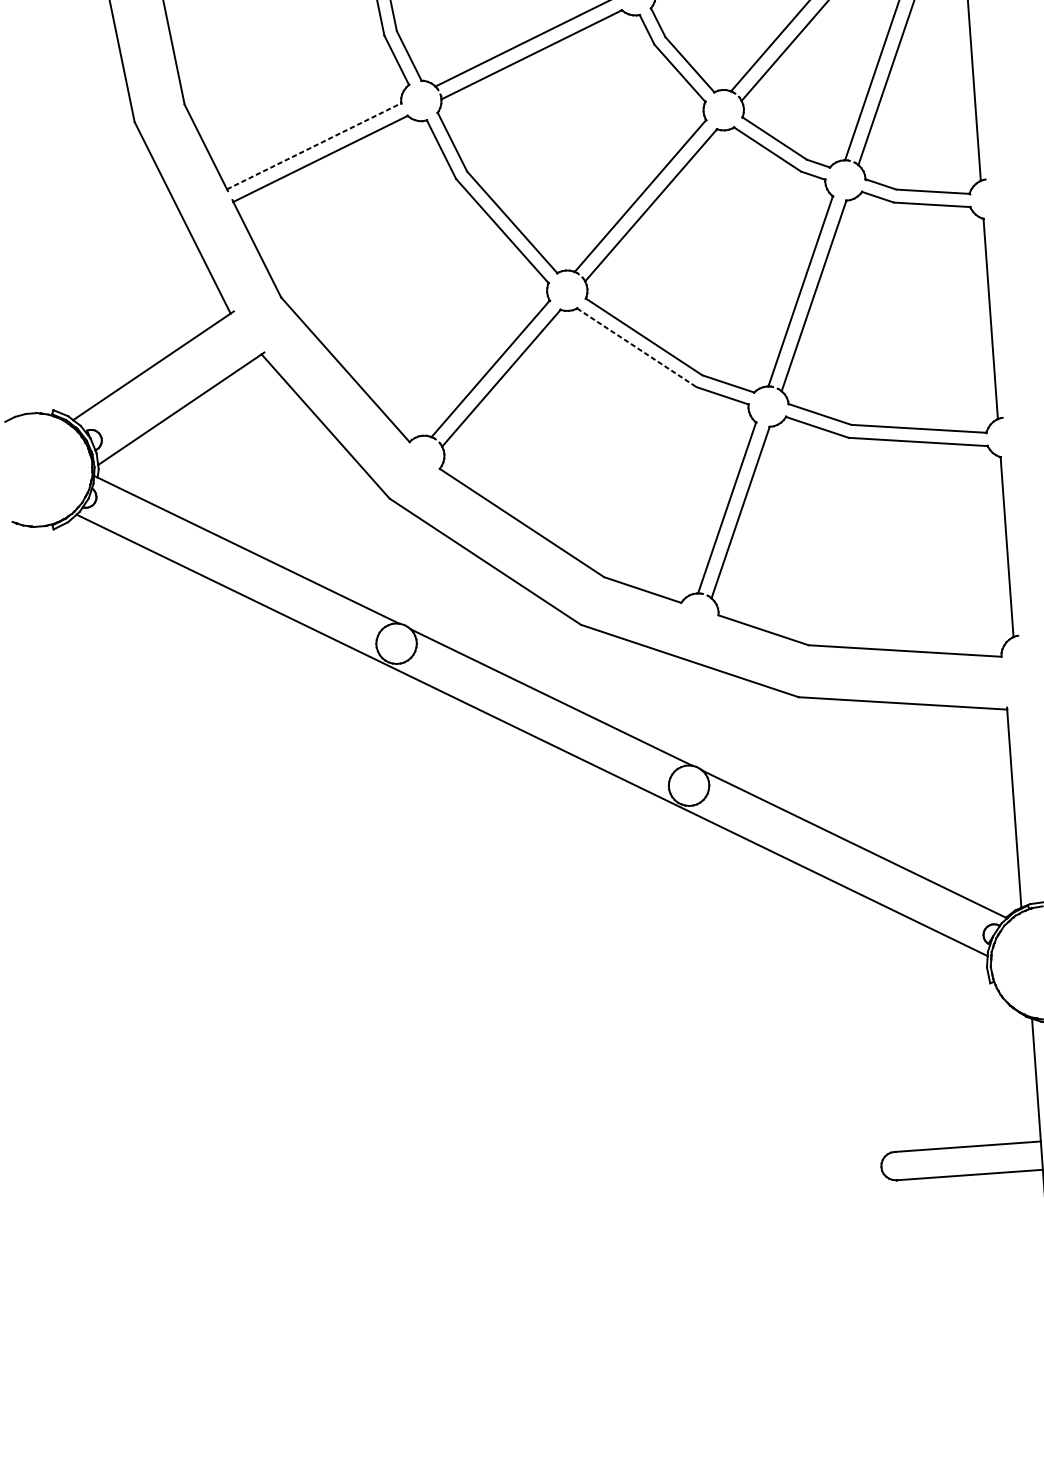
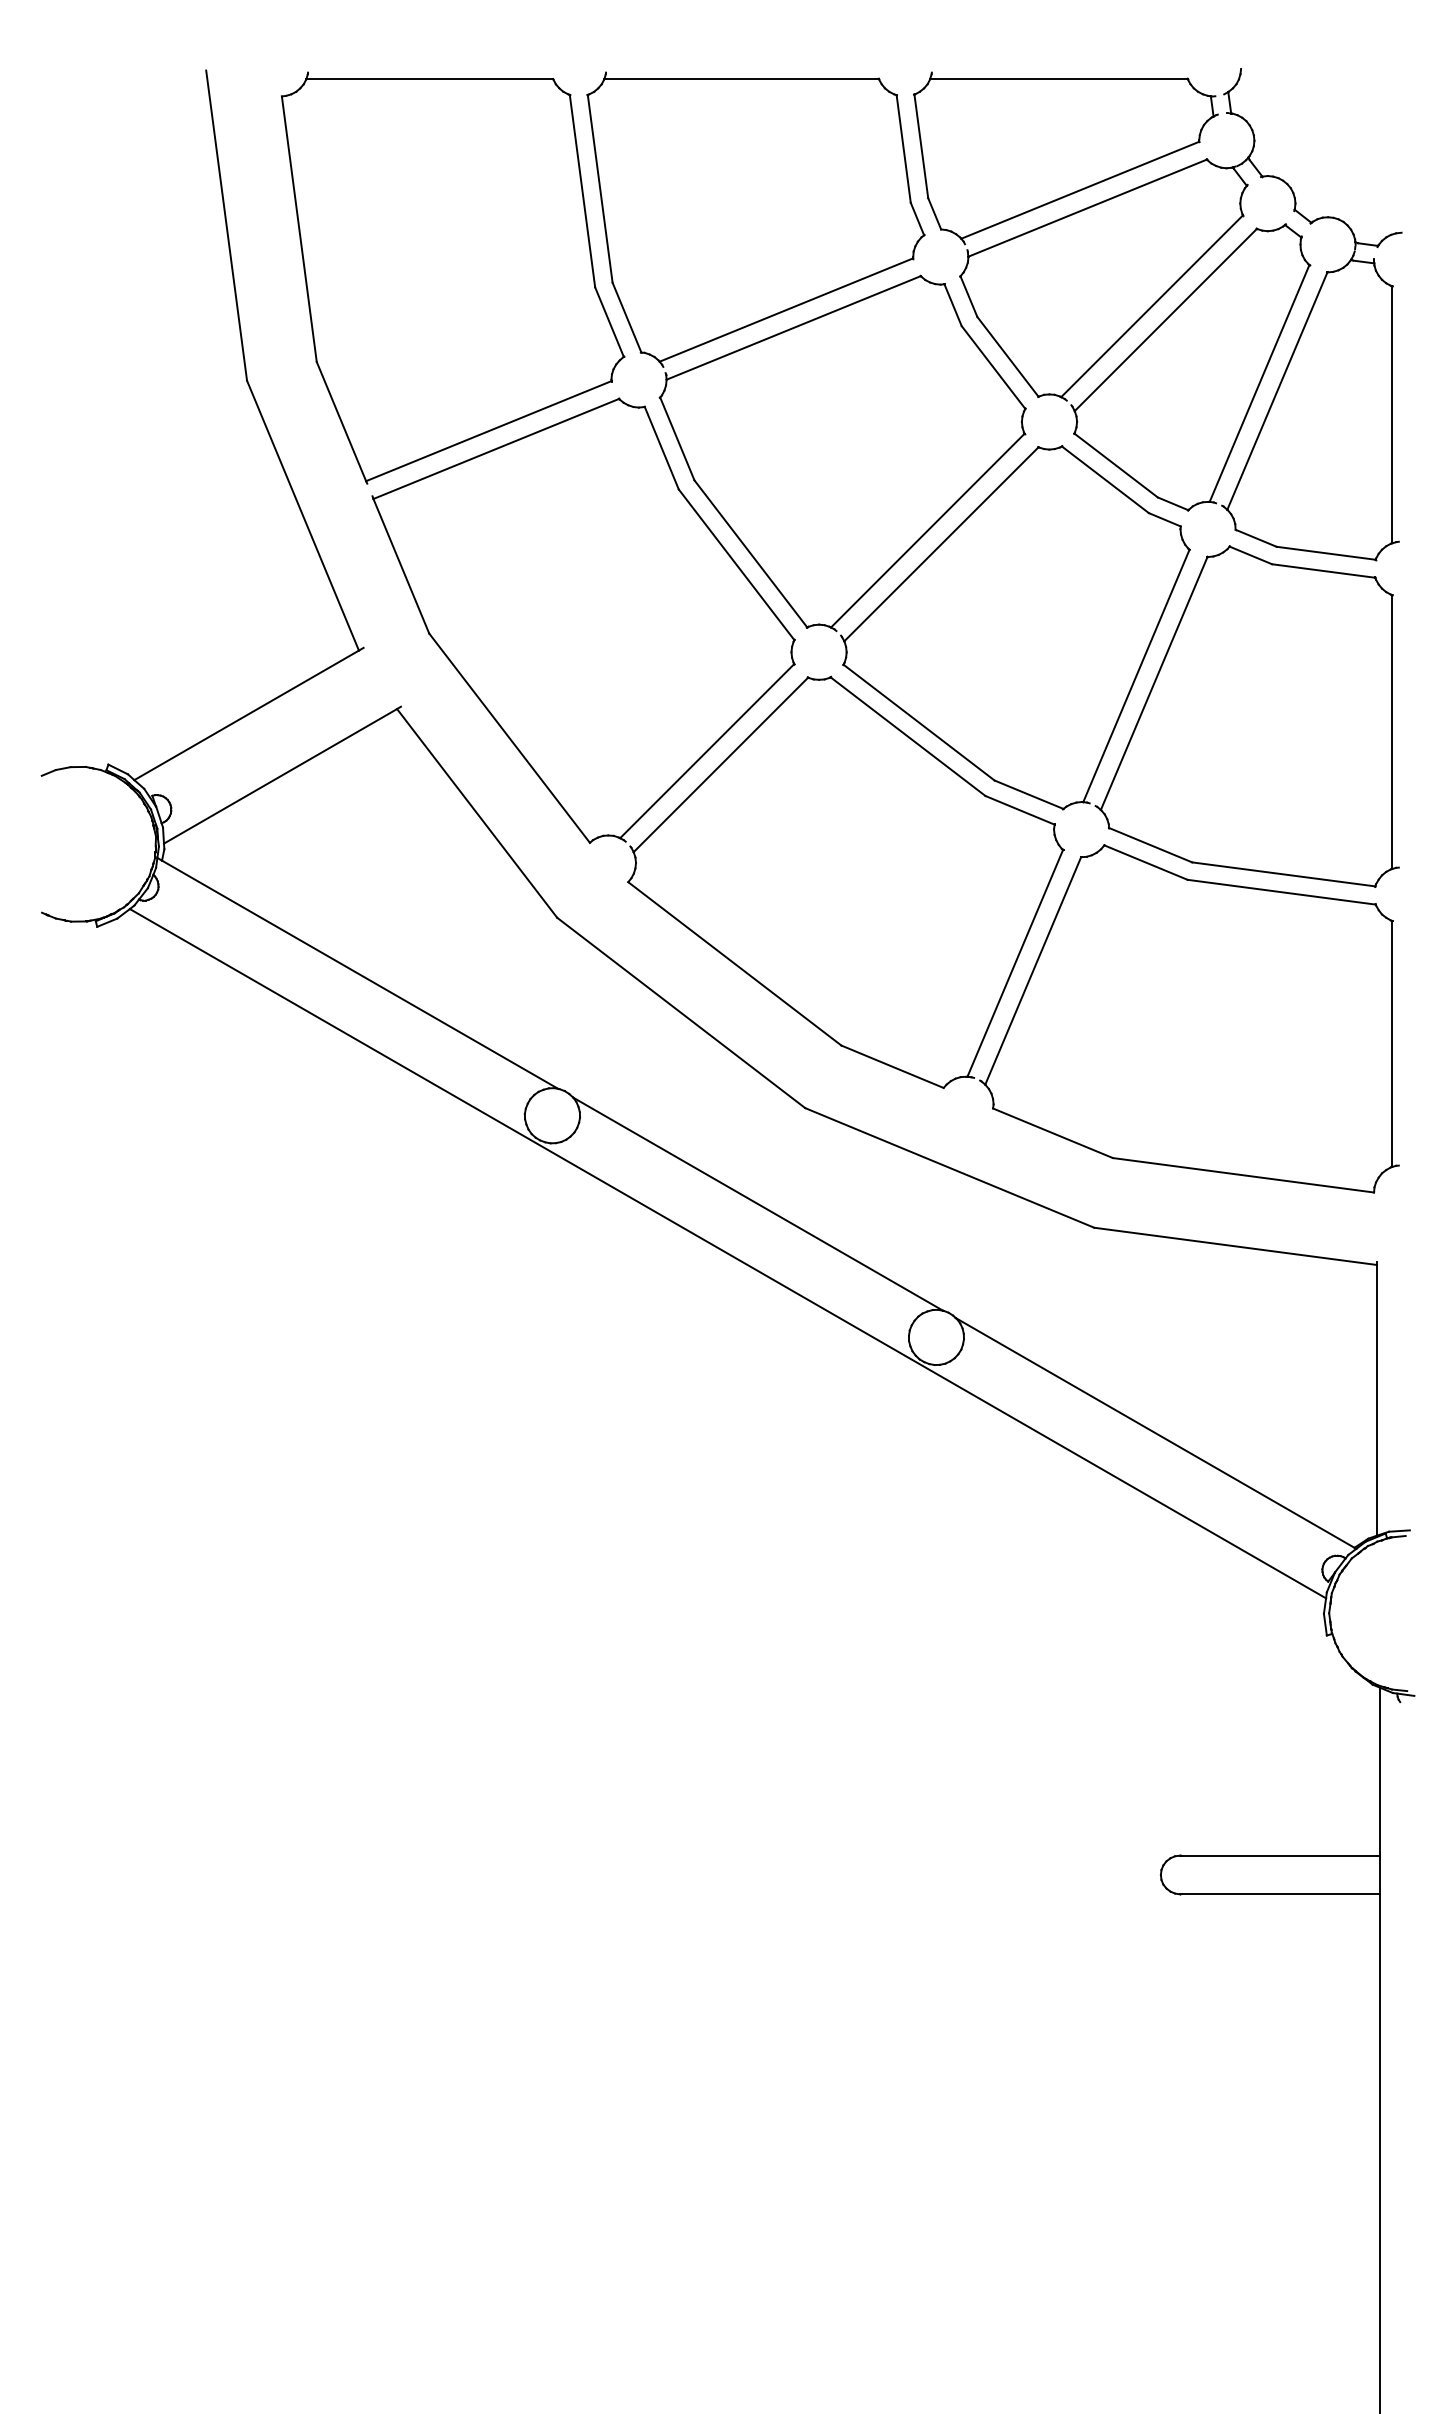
line: (313, 146) -> (488, 431), dashed -> solid
line: (637, 347) -> (908, 736), dashed -> solid

